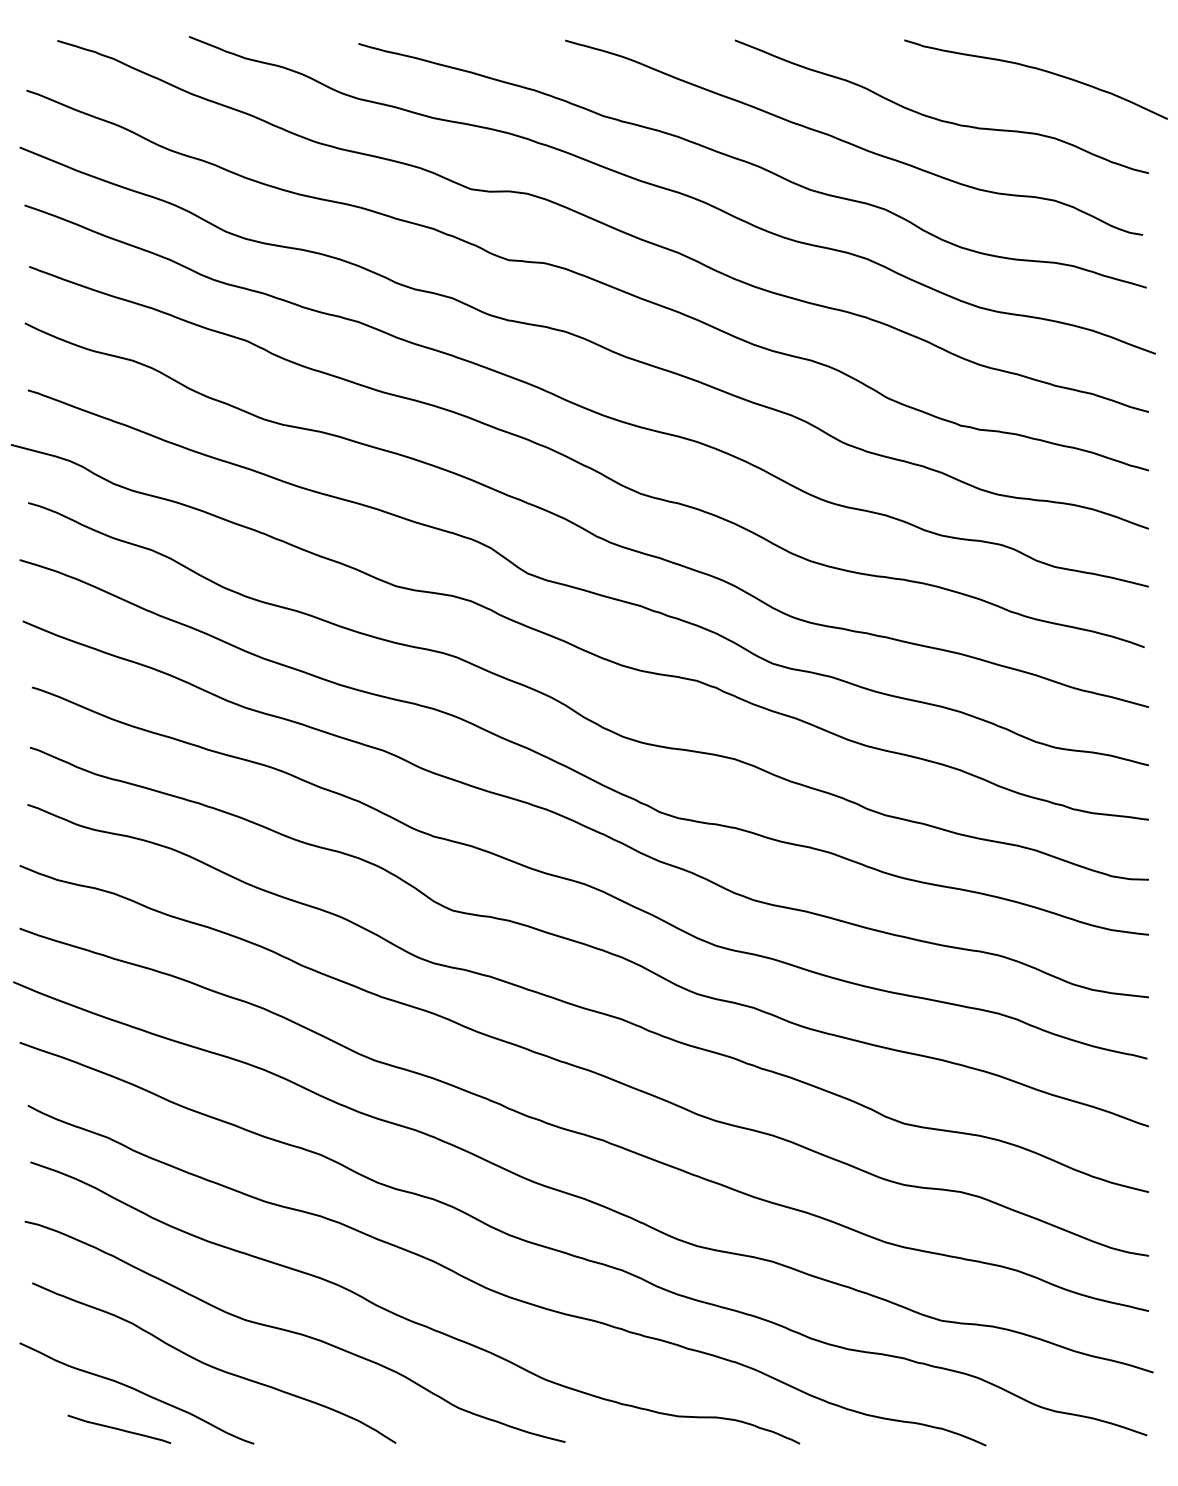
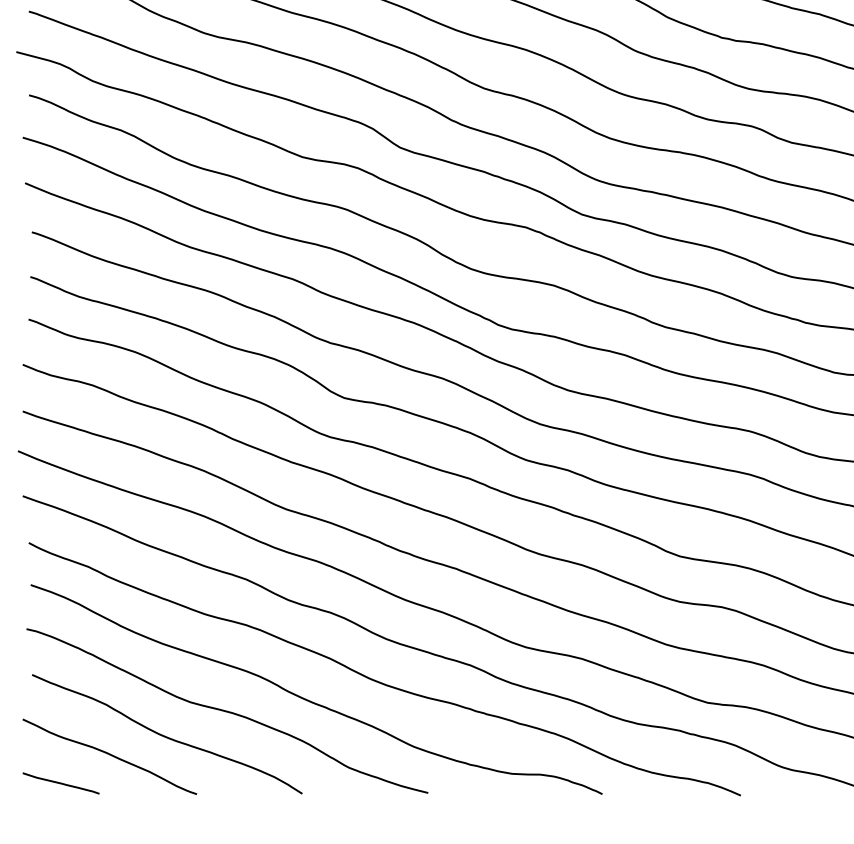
curve: (119, 1428) -> (61, 782), moved

